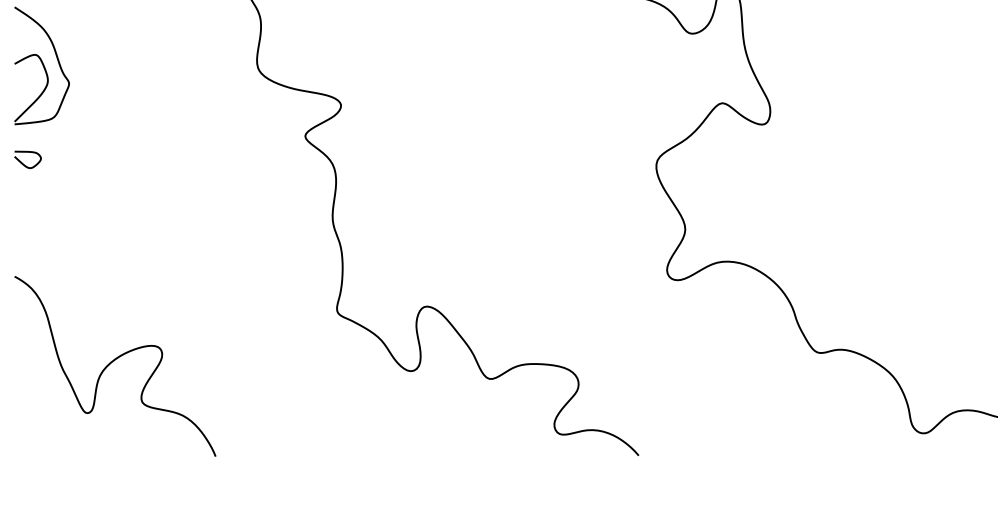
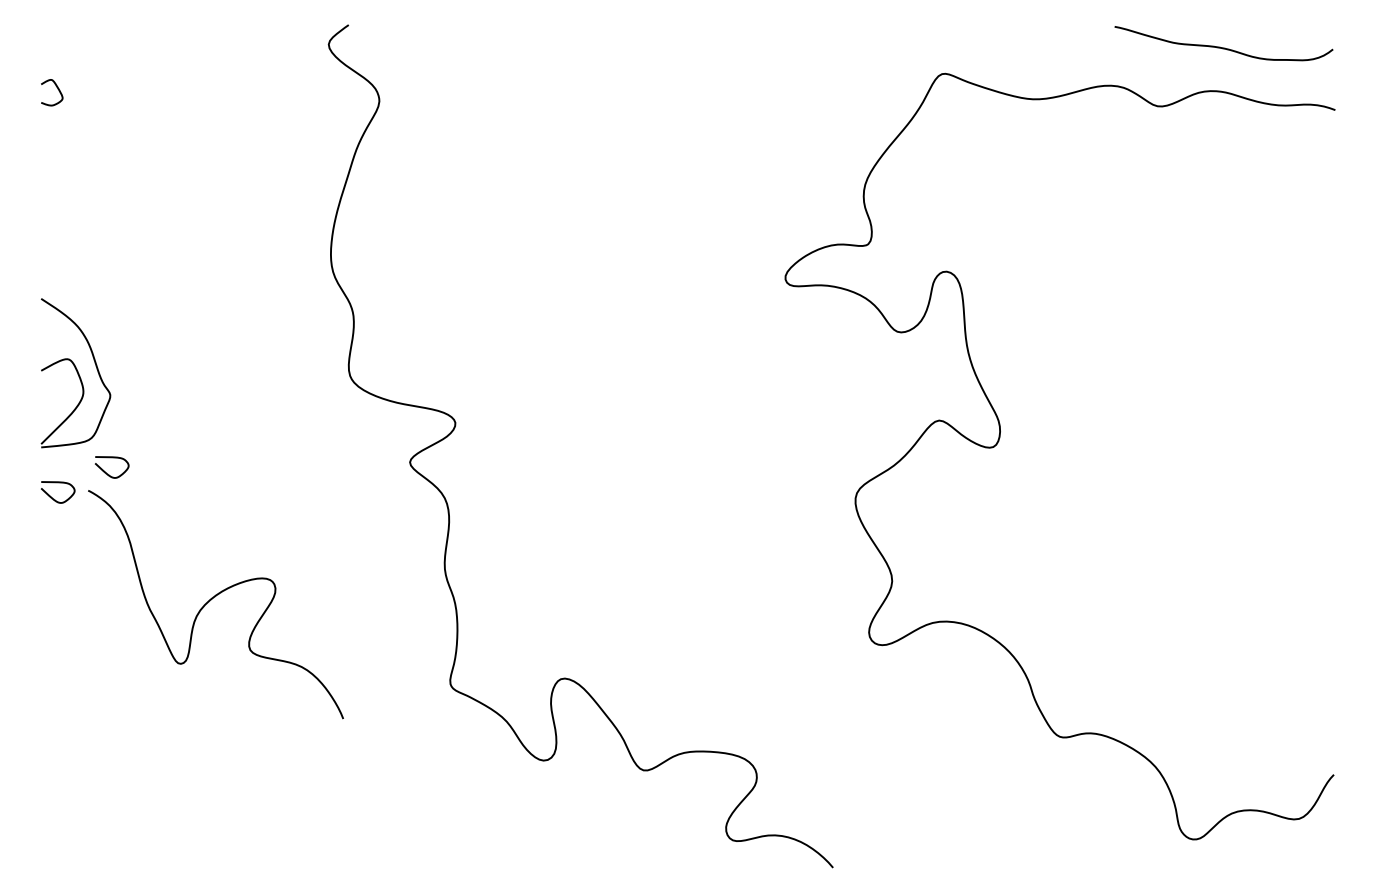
curve: (68, 145) -> (109, 474), added
curve: (111, 363) -> (211, 600), moved

